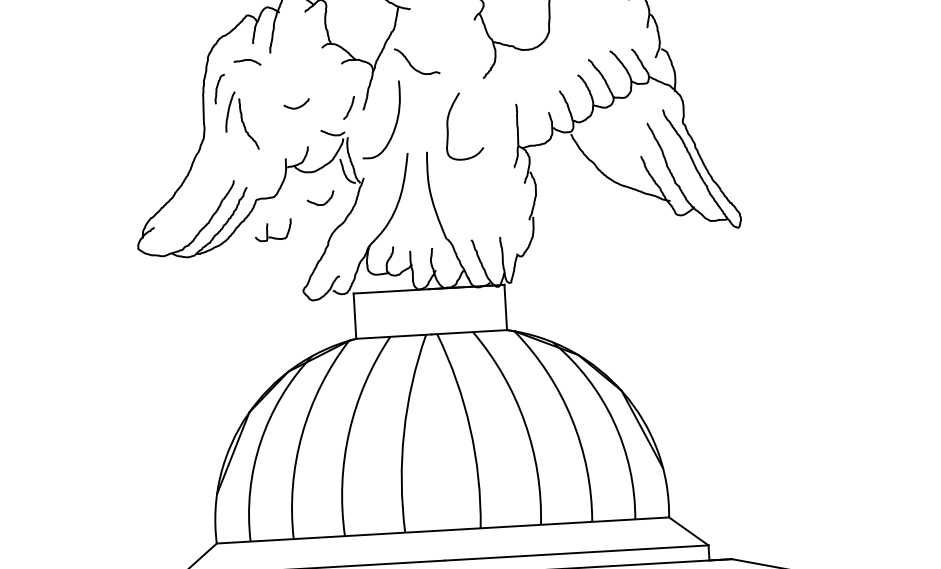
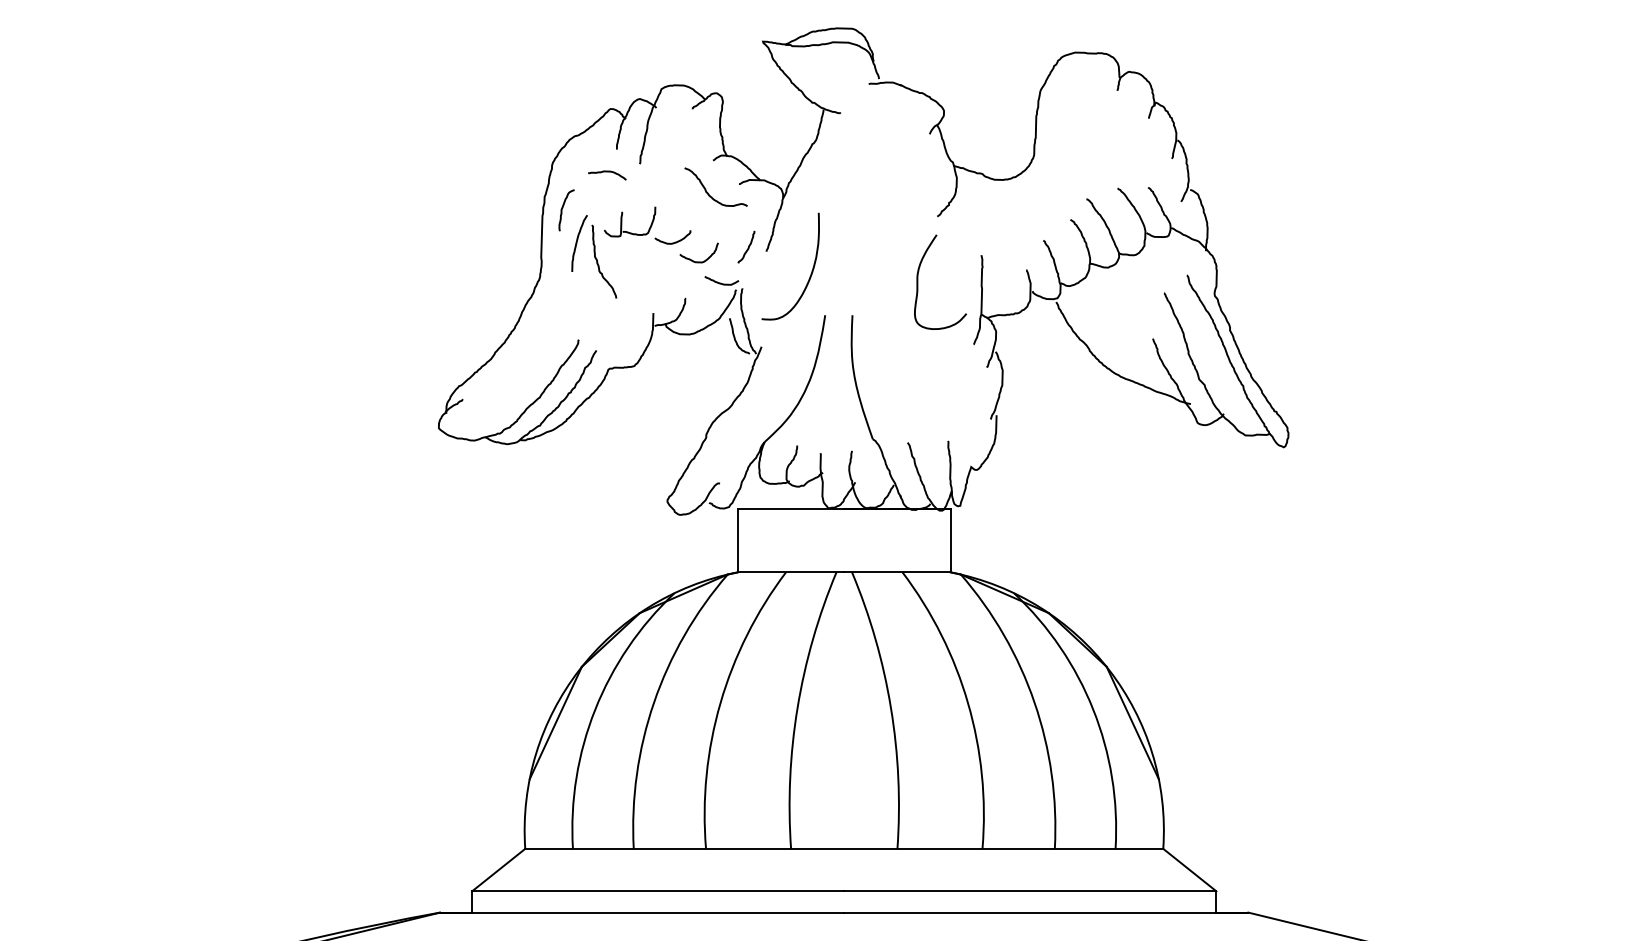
curve: (412, 65) -> (708, 192), moved
curve: (448, 126) -> (918, 281), moved
curve: (317, 203) -> (694, 260), moved
part: (267, 230) -> (622, 221), moved

